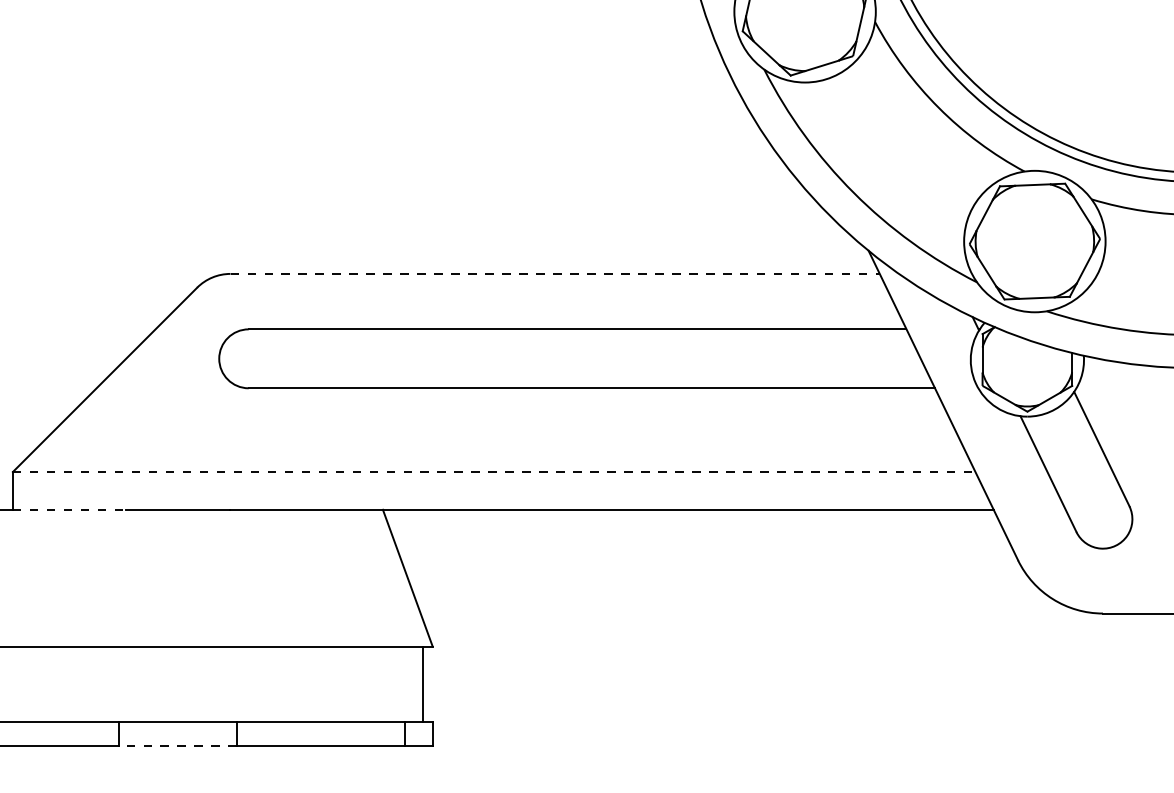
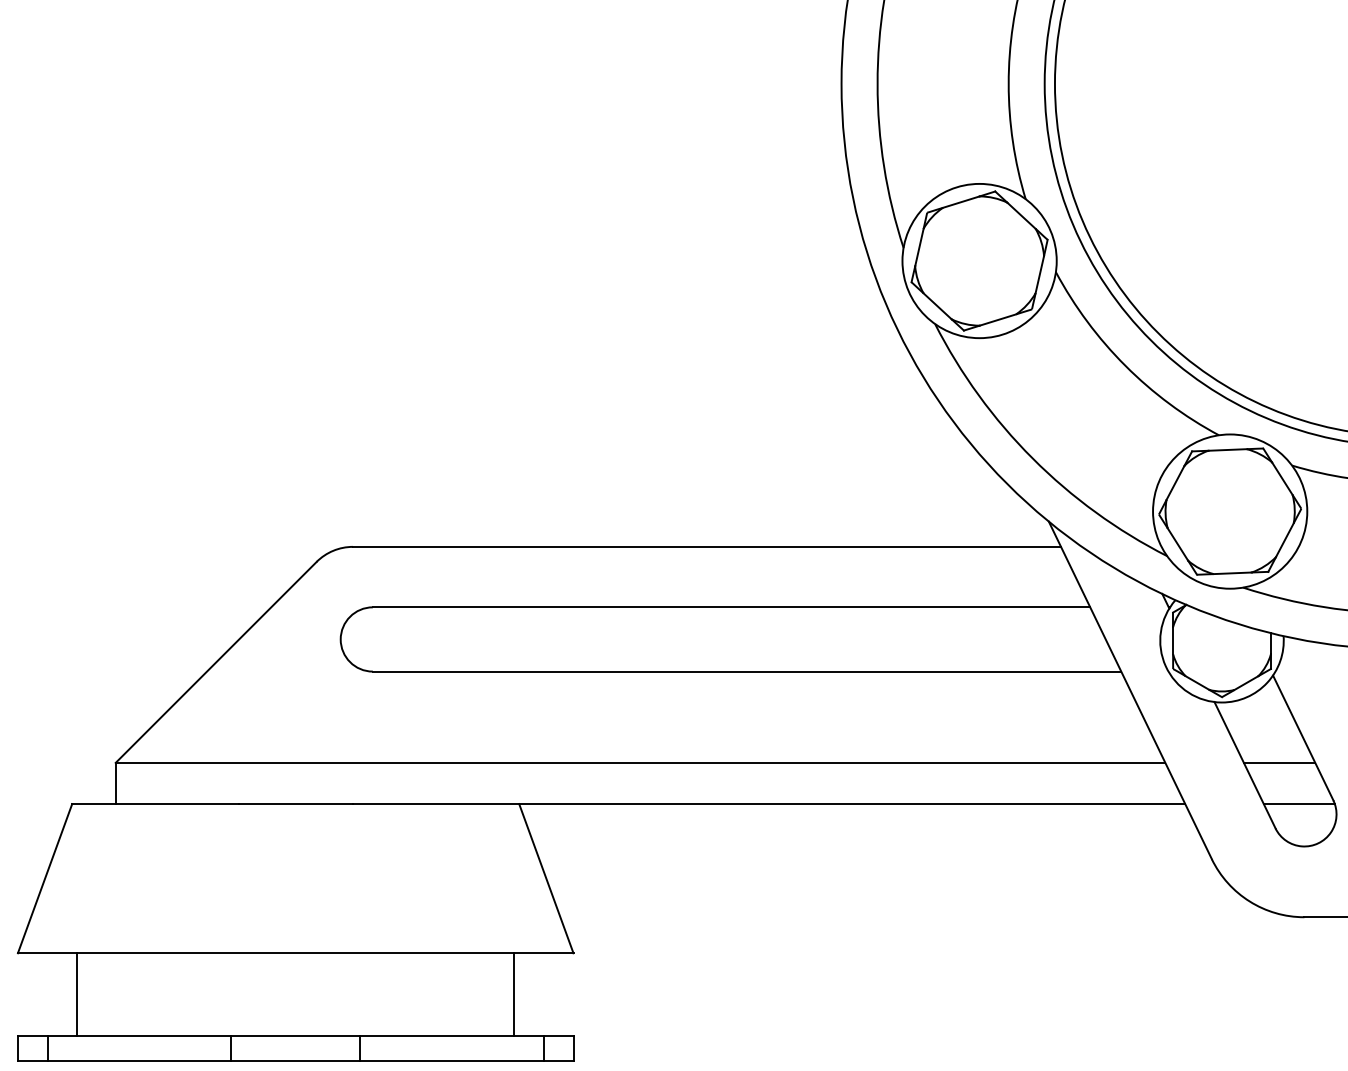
line: (555, 273) -> (707, 546), dashed -> solid
line: (494, 471) -> (640, 762), dashed -> solid
line: (1080, 471) -> (1279, 762), added
line: (69, 510) -> (177, 804), dashed -> solid
line: (1097, 510) -> (1298, 804), added
line: (423, 684) -> (514, 994), moved
line: (177, 745) -> (295, 1061), dashed -> solid

